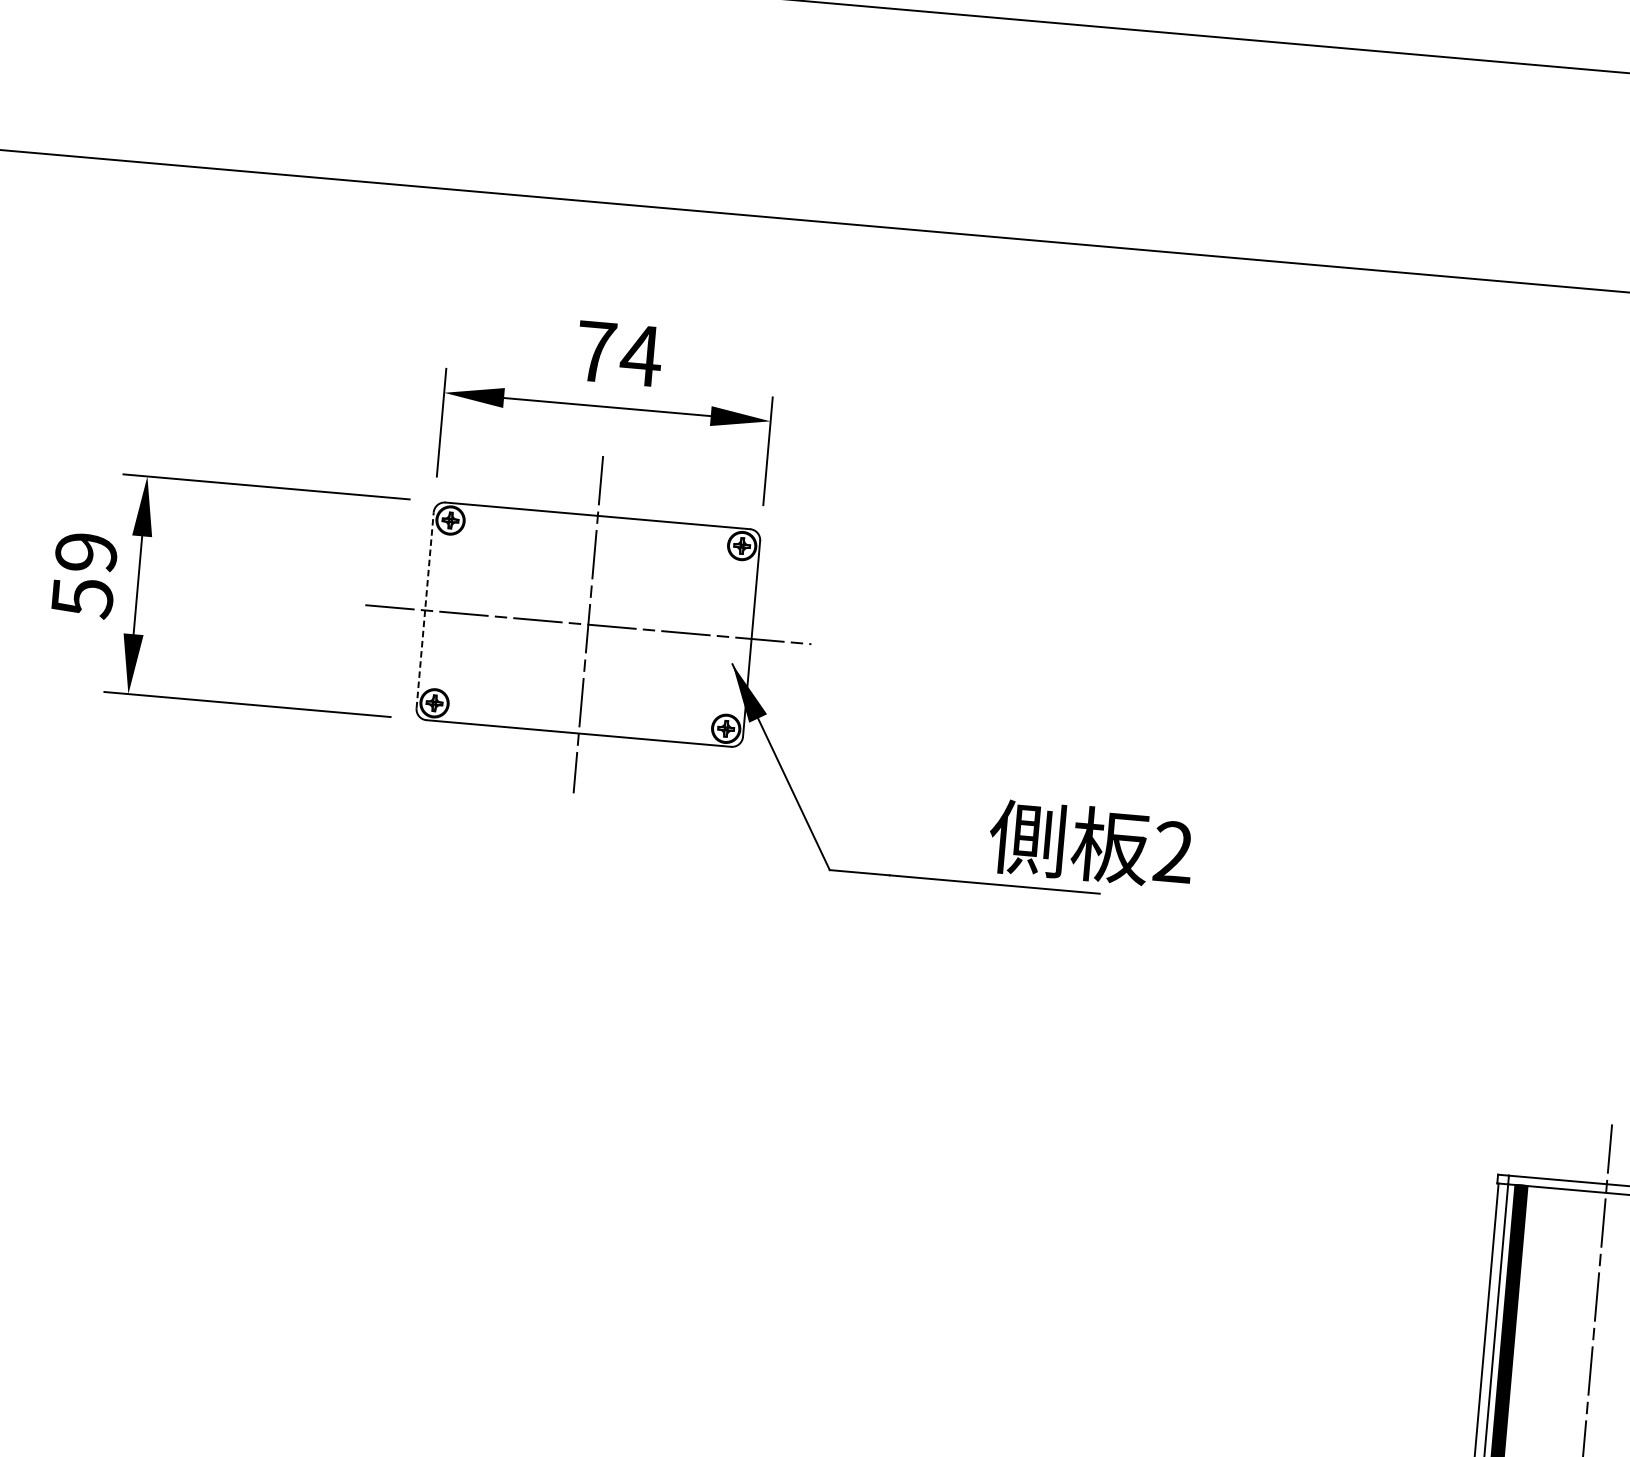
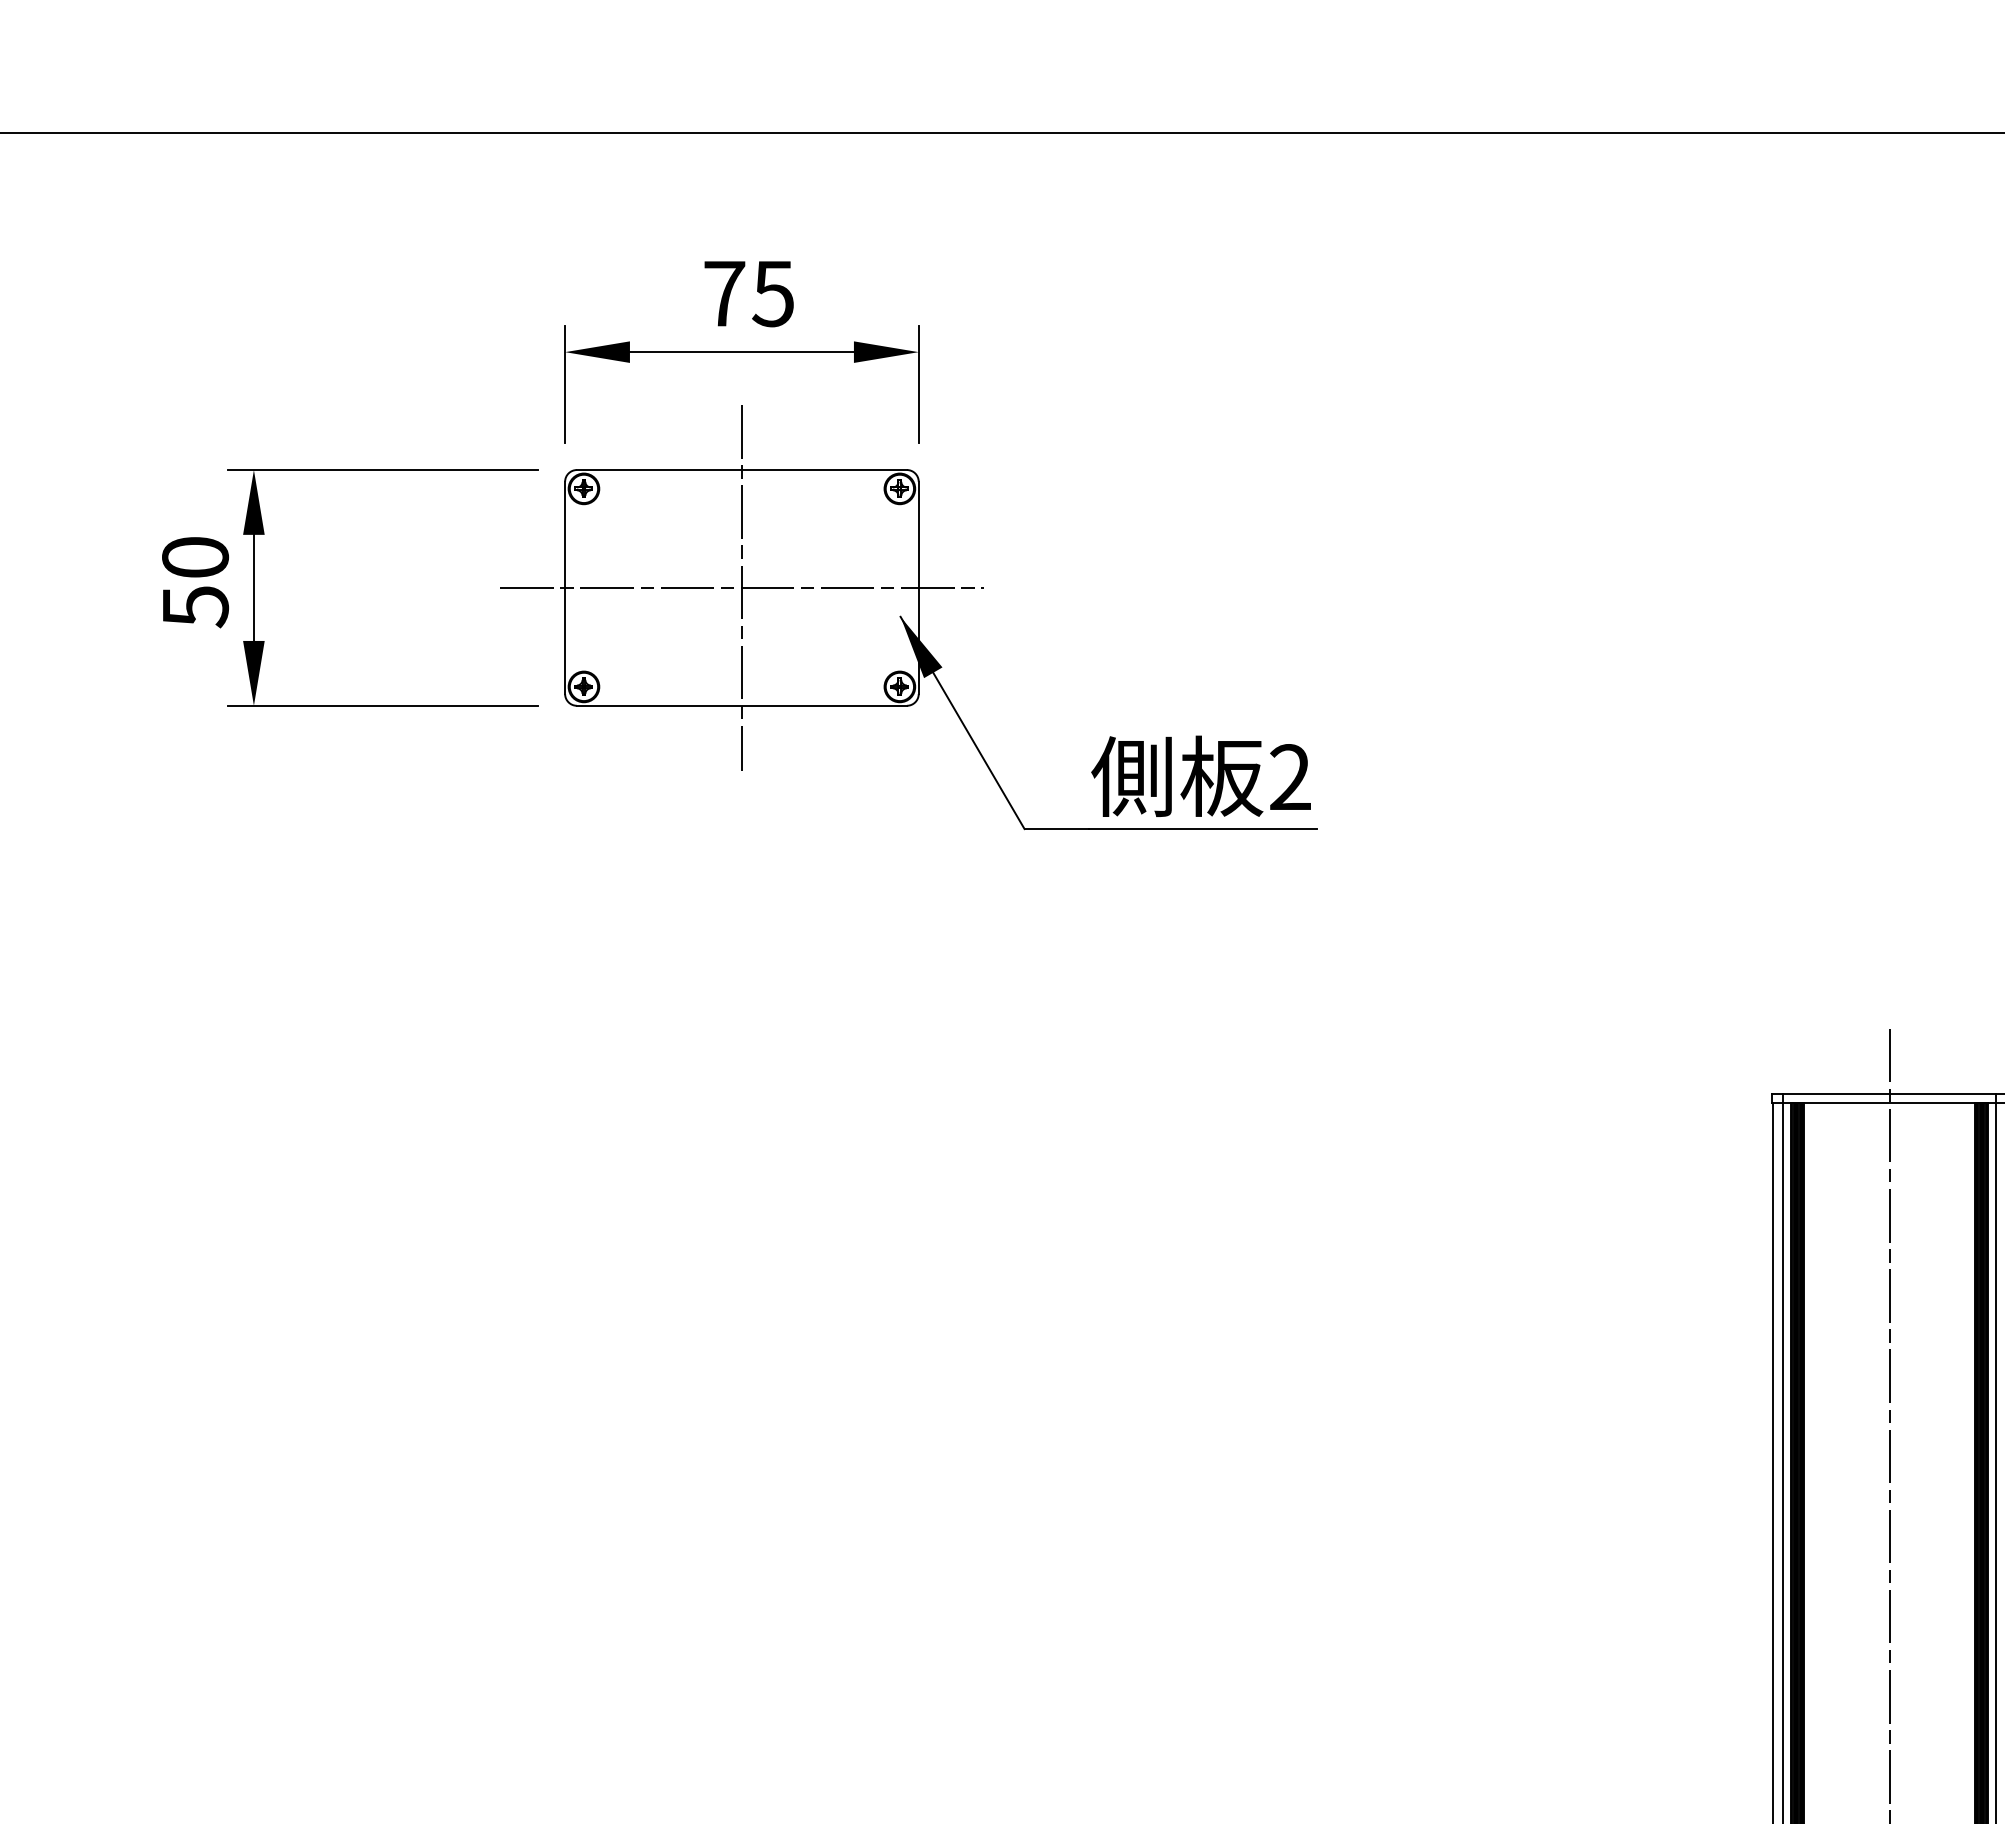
text: (641, 356) -> (773, 294), 74 -> 75
text: (86, 552) -> (195, 557), 59 -> 50
line: (425, 610) -> (565, 587), dashed -> solid
text: (1090, 843) -> (1200, 775), moved

